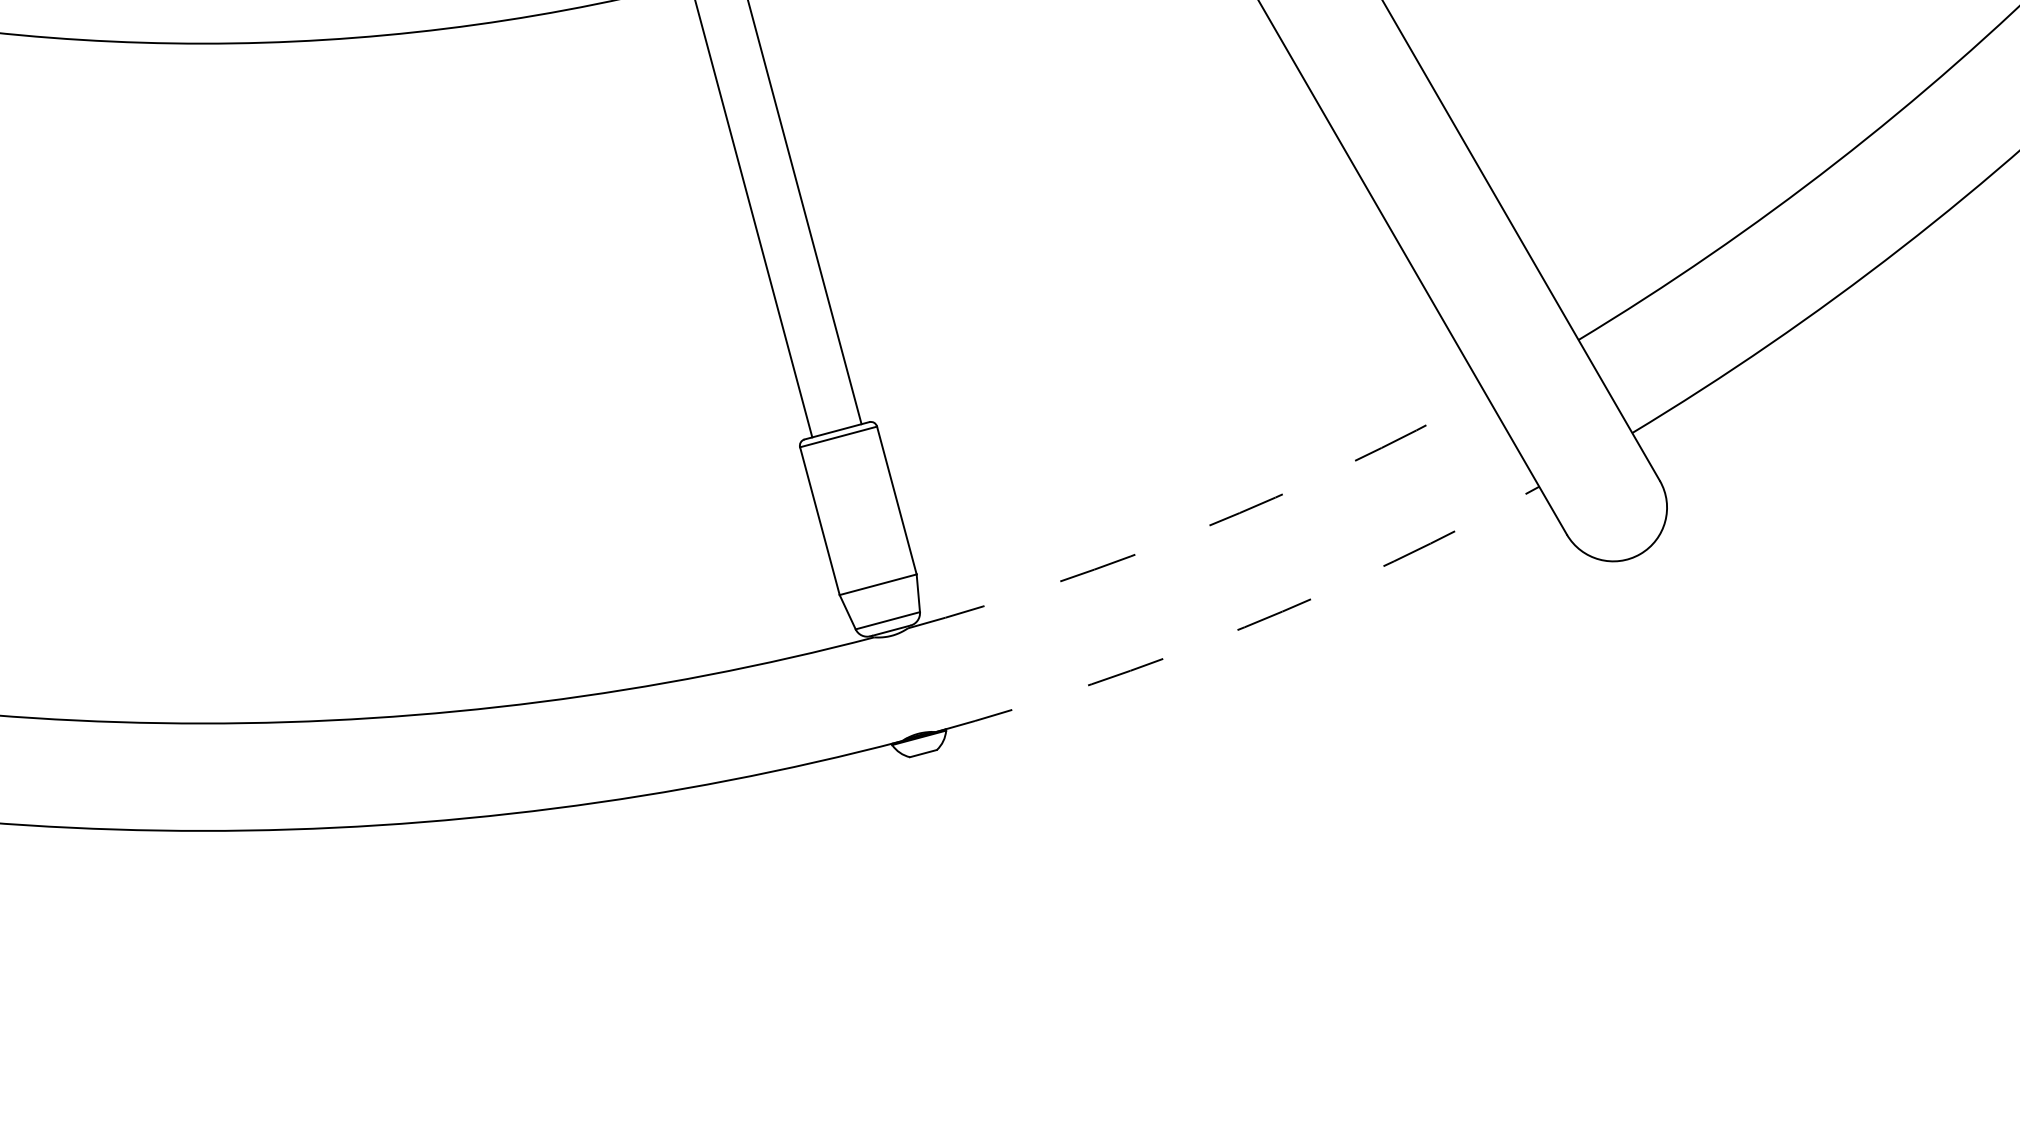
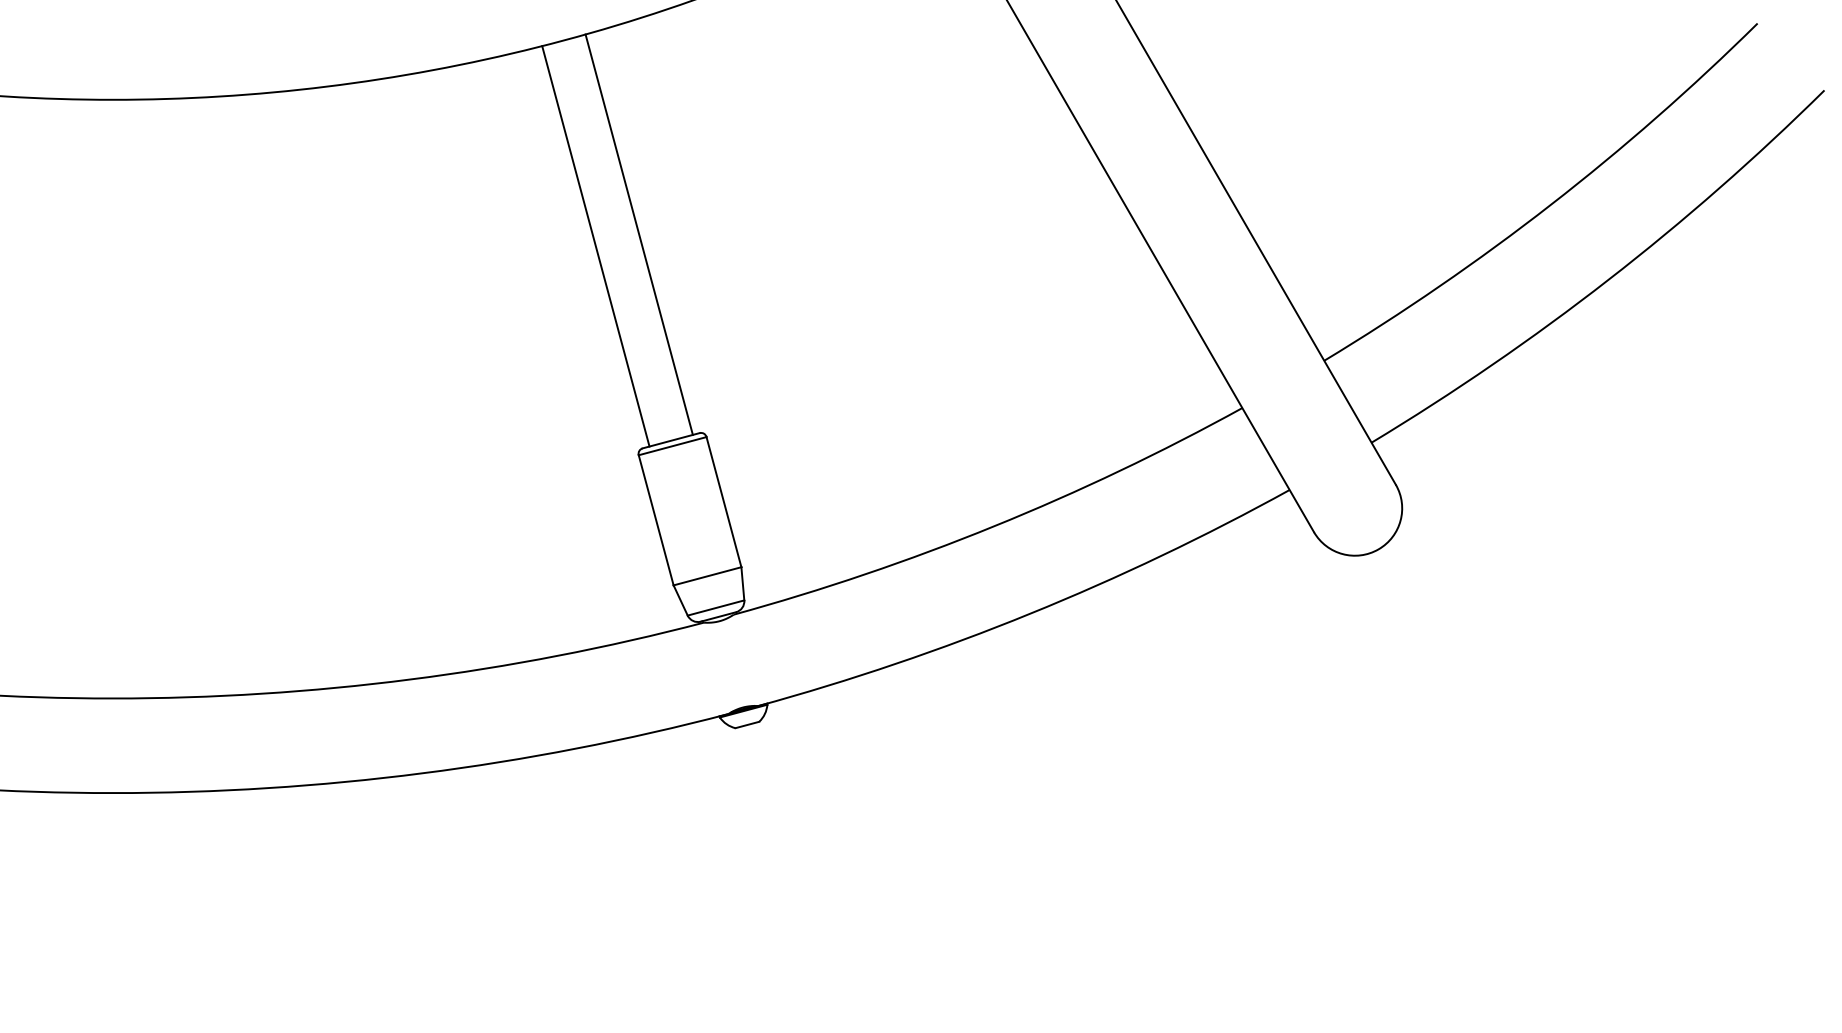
arc: (1204, 528) -> (994, 526), dashed -> solid
arc: (1244, 626) -> (1030, 613), dashed -> solid

